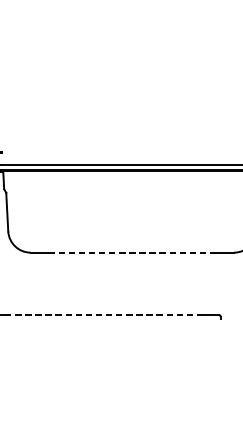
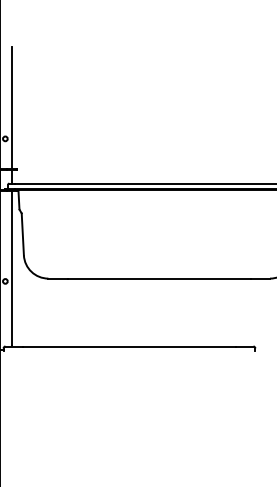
line: (132, 252) -> (159, 278), dashed -> solid
line: (105, 314) -> (129, 346), dashed -> solid

